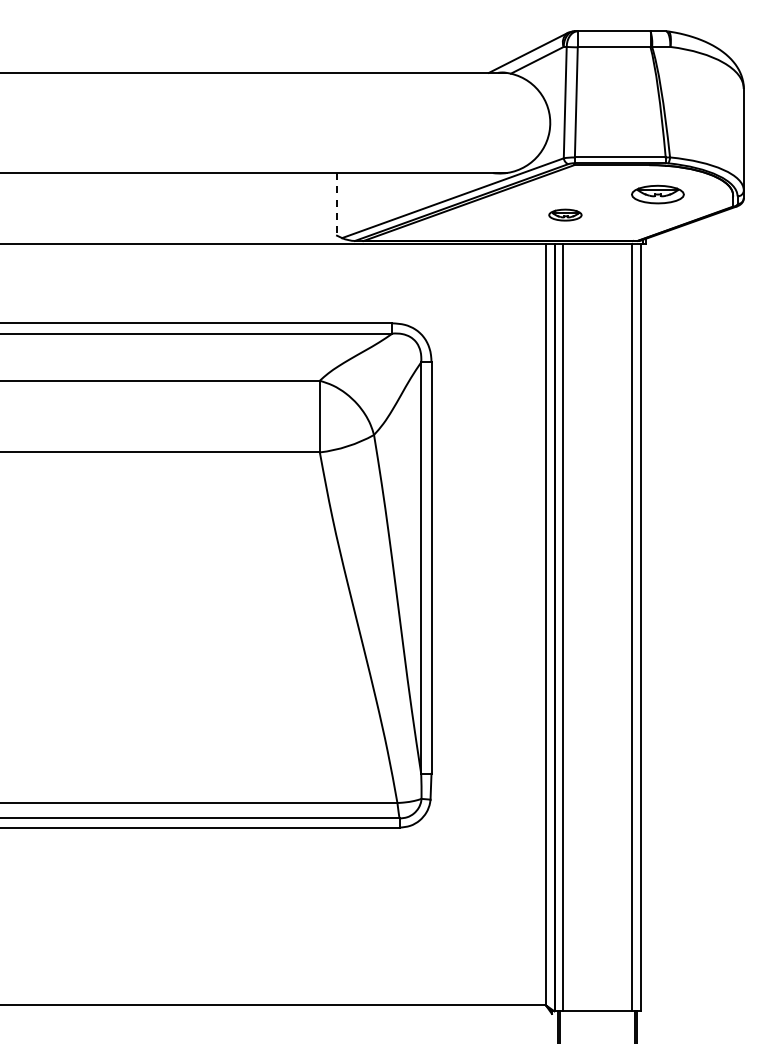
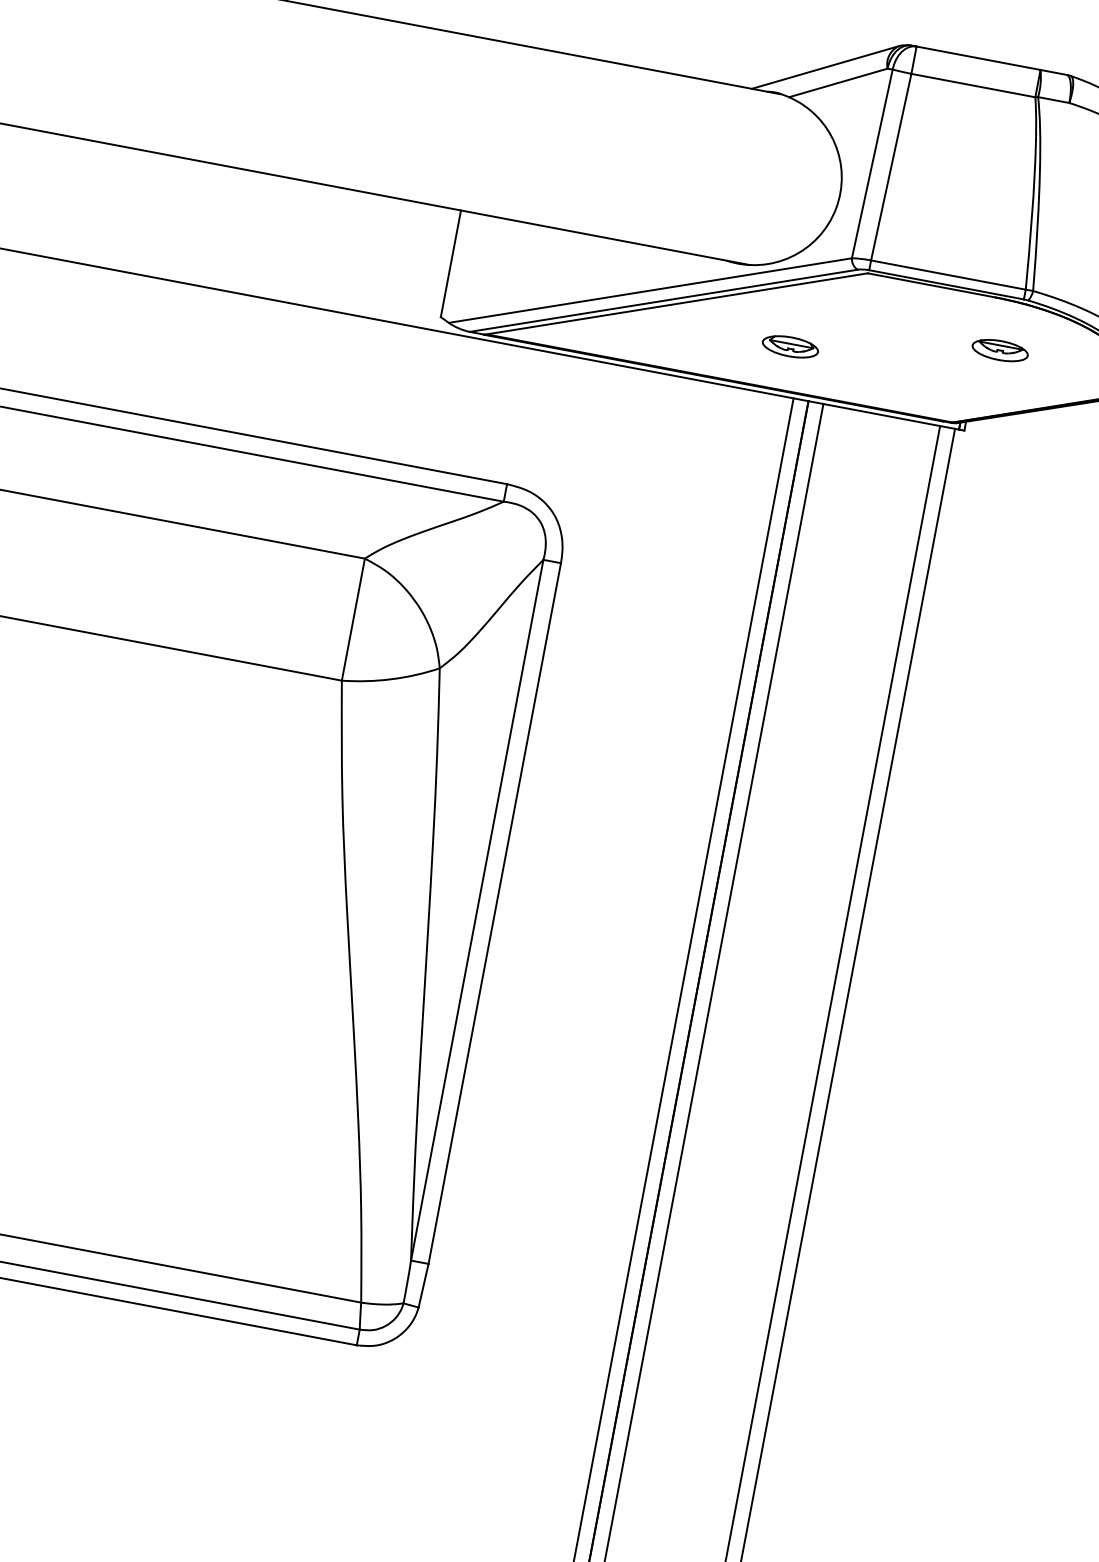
part: (657, 194) -> (999, 350), size x0.62
line: (337, 204) -> (451, 264), dashed -> solid
part: (565, 214) -> (790, 345), moved

